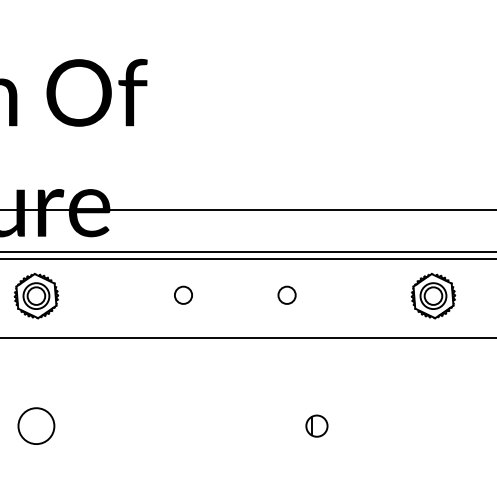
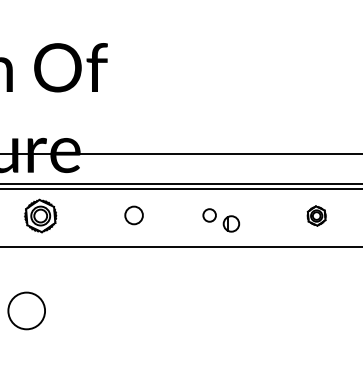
part: (36, 295) -> (40, 215), moved
circle: (182, 295) -> (133, 215), size x1.4
part: (433, 295) -> (316, 215), size x0.6
circle: (36, 425) -> (26, 310), size x1.4
part: (317, 425) -> (231, 223), moved

